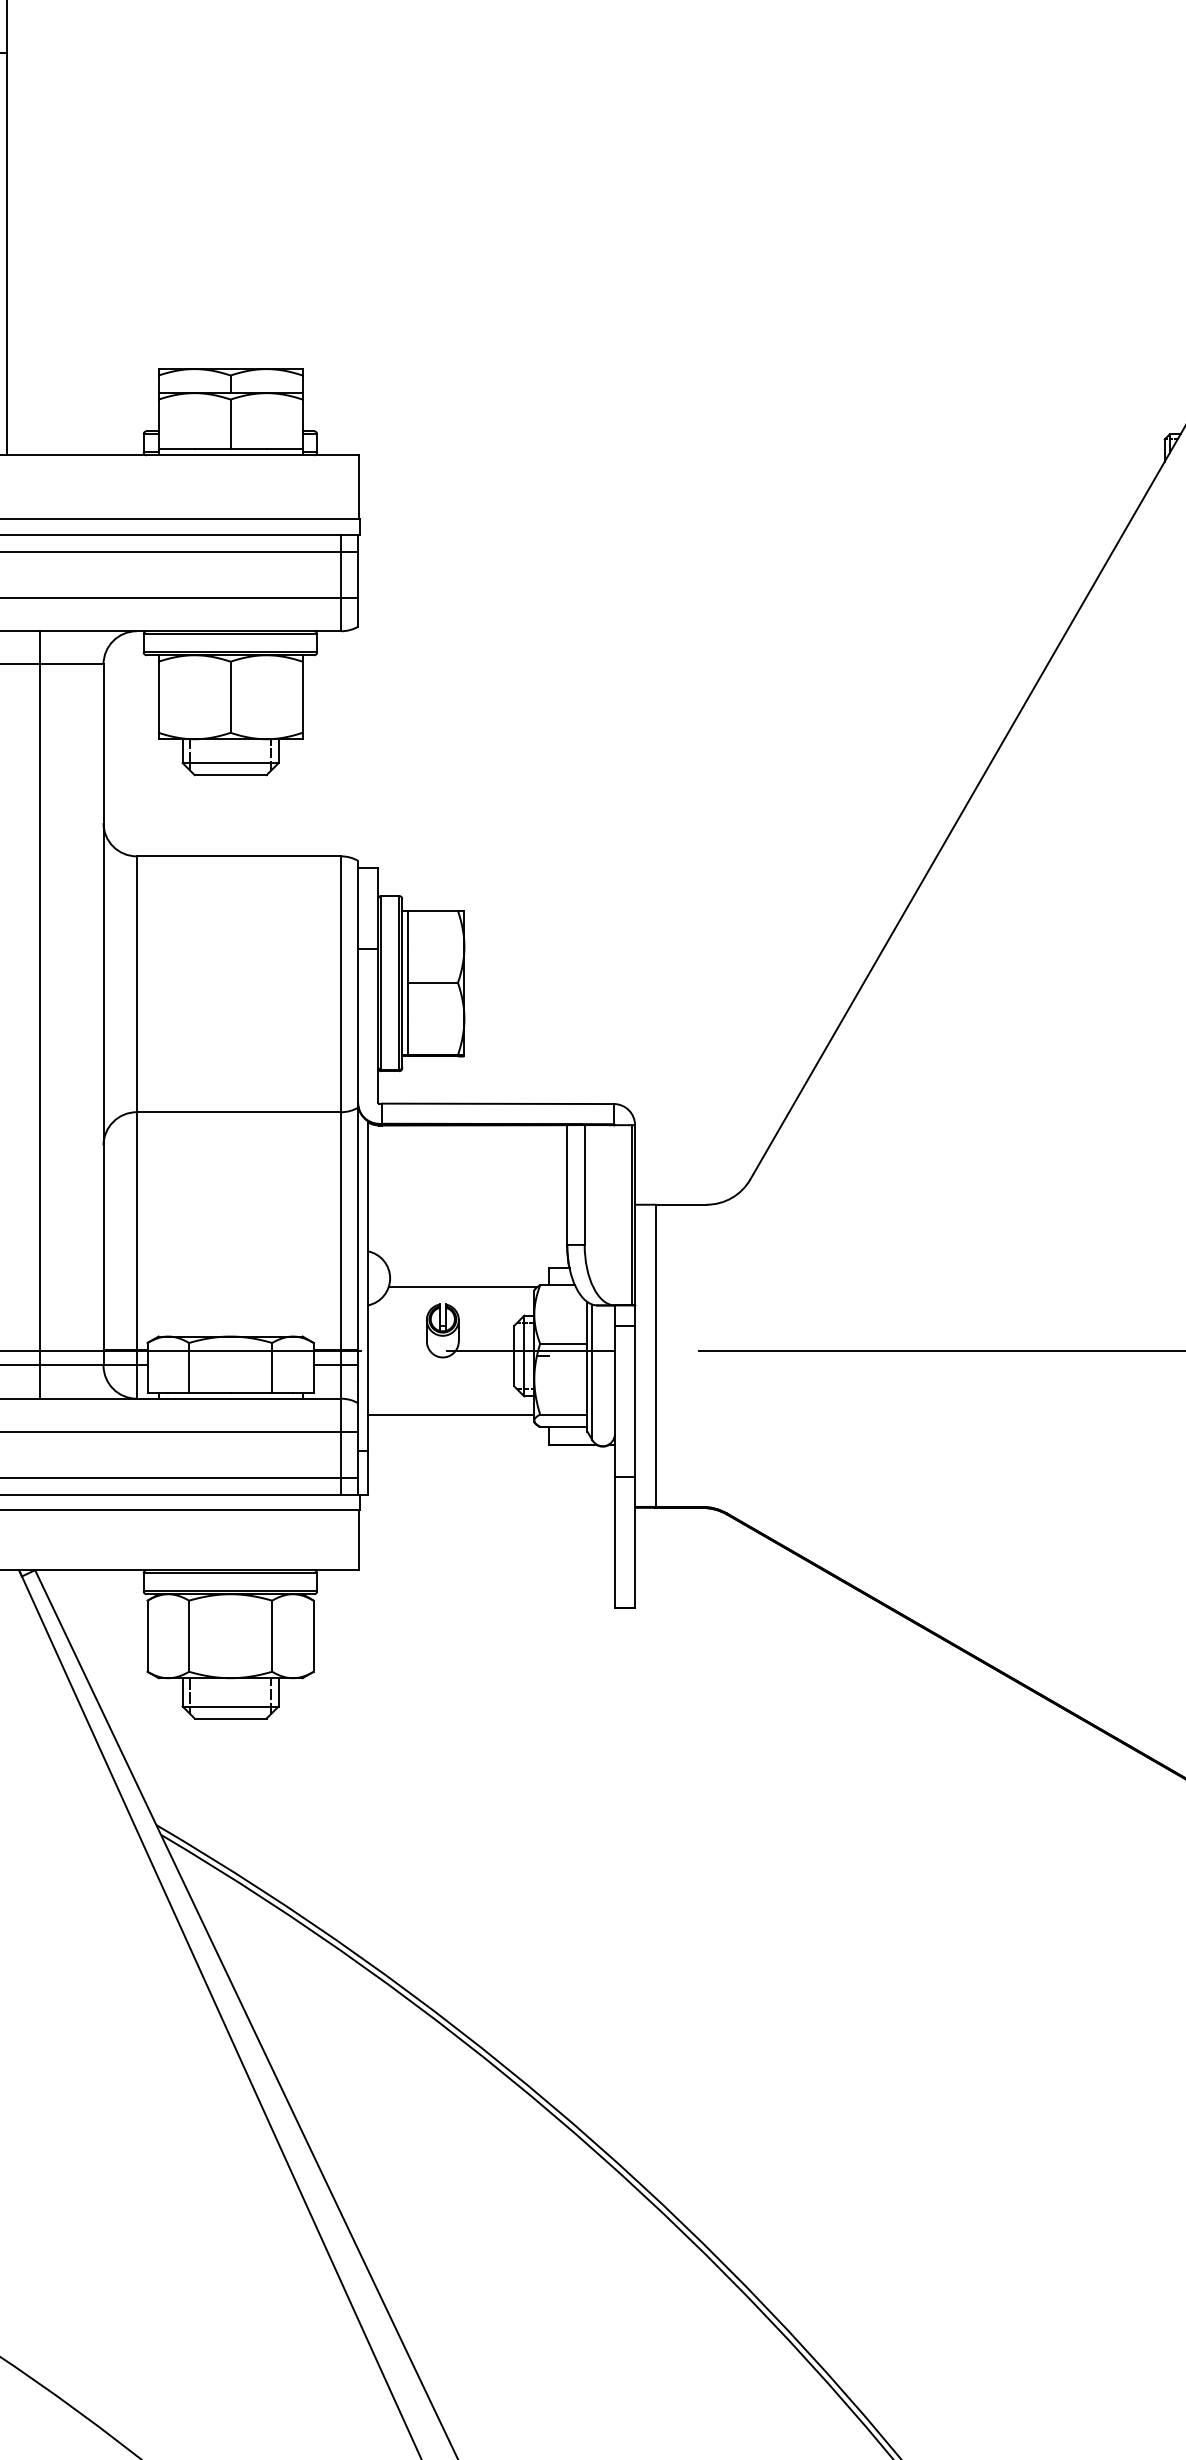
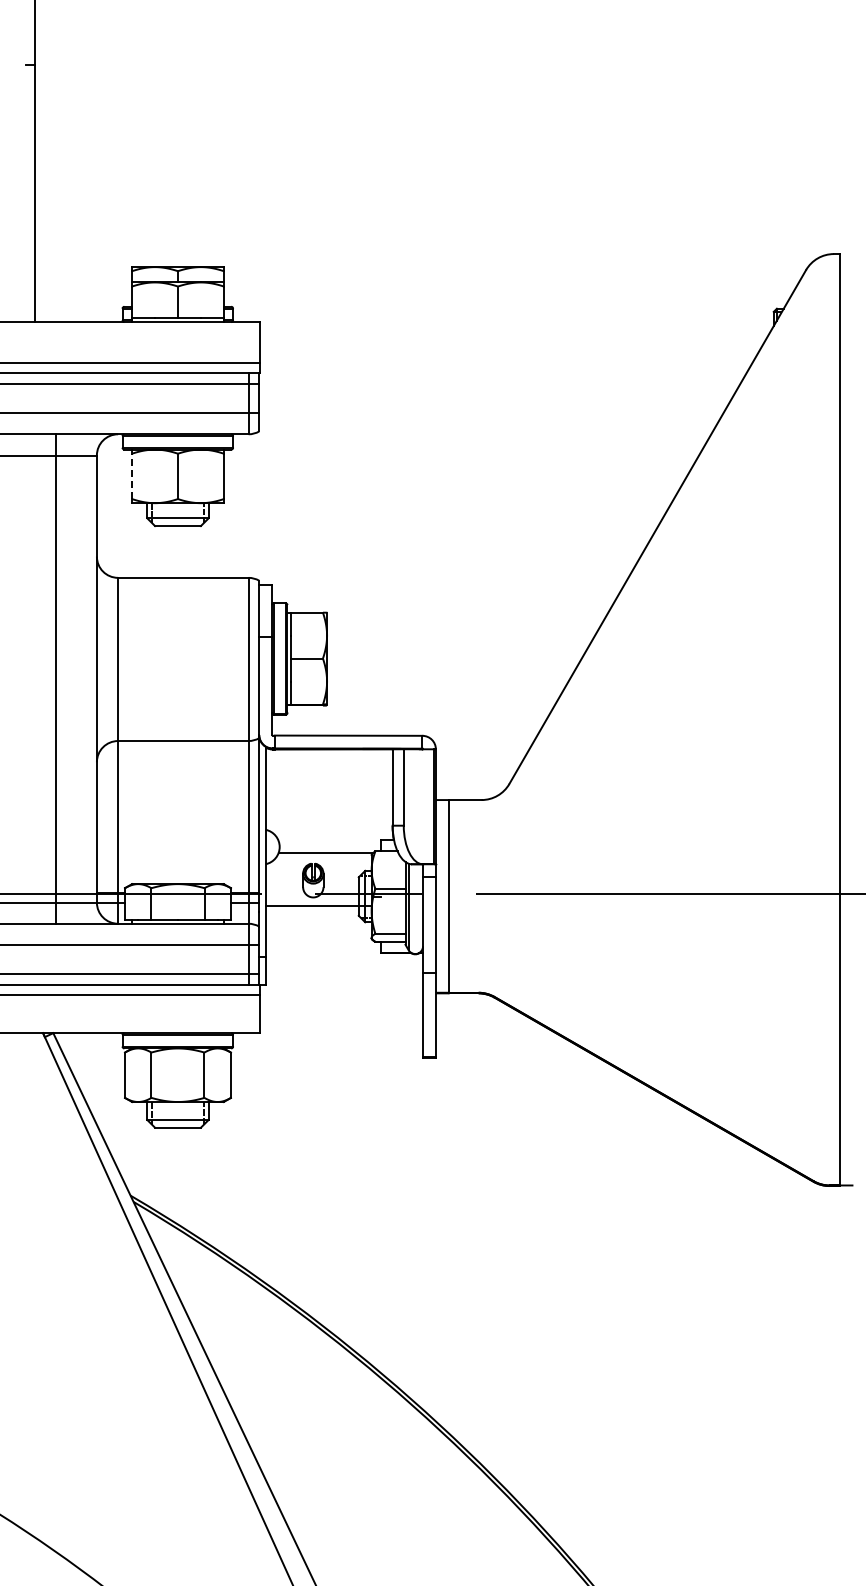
line: (159, 697) -> (132, 476), solid -> dashed
line: (450, 1415) -> (318, 906), moved

